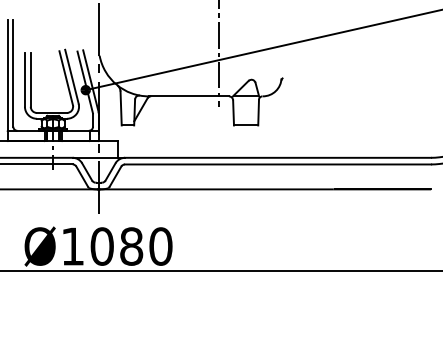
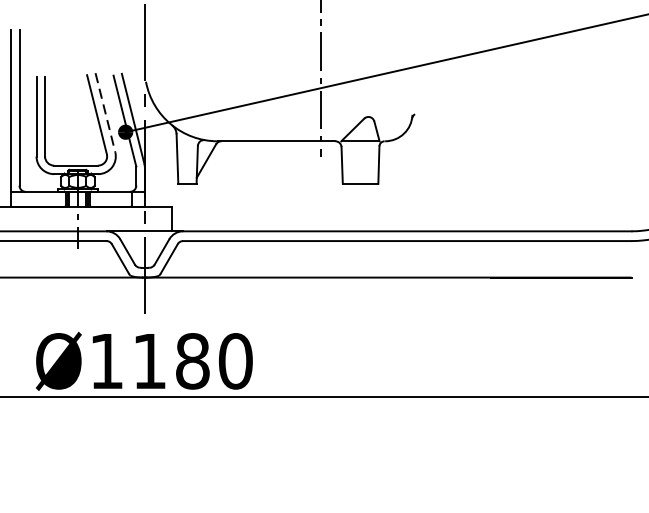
line: (71, 76) -> (104, 112), solid -> dashed
text: (101, 246) -> (148, 361), Ø1080 -> Ø1180

